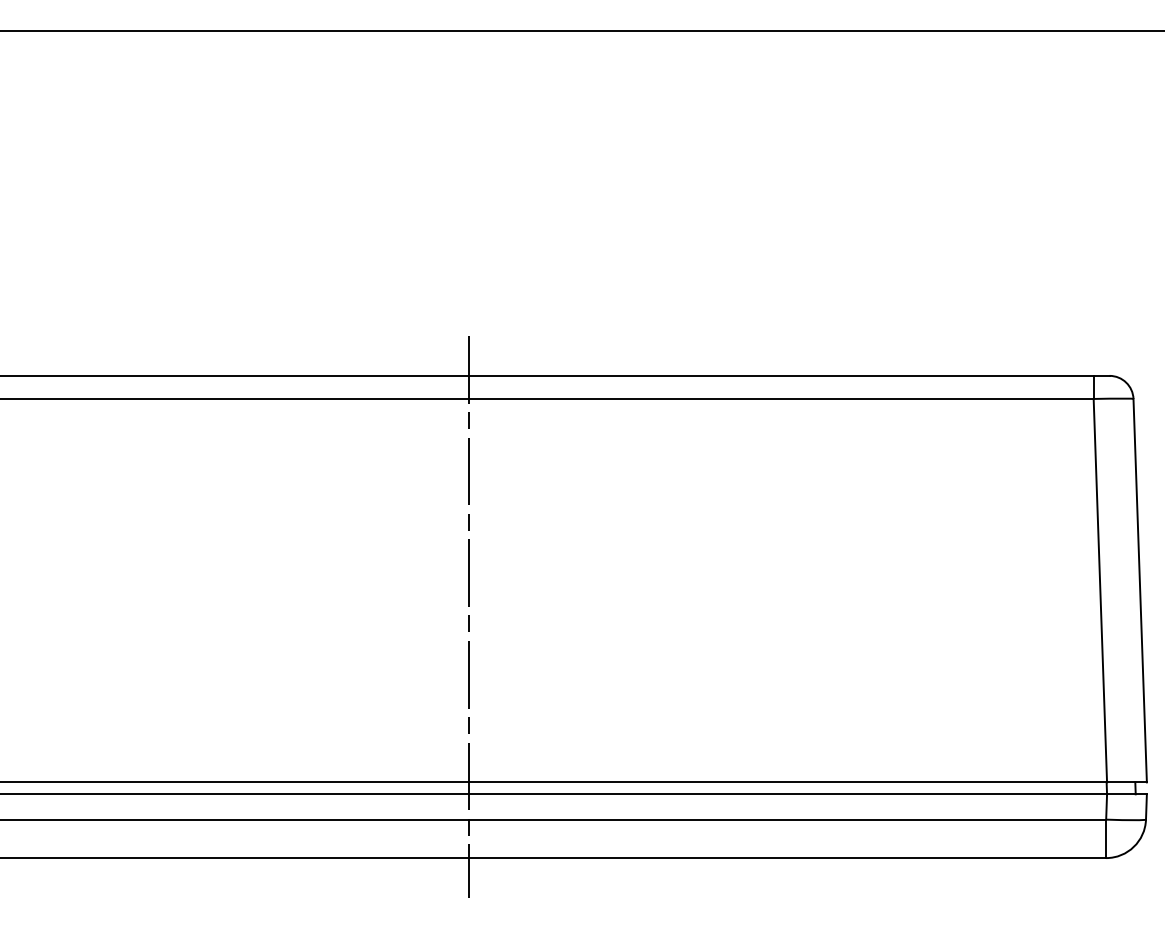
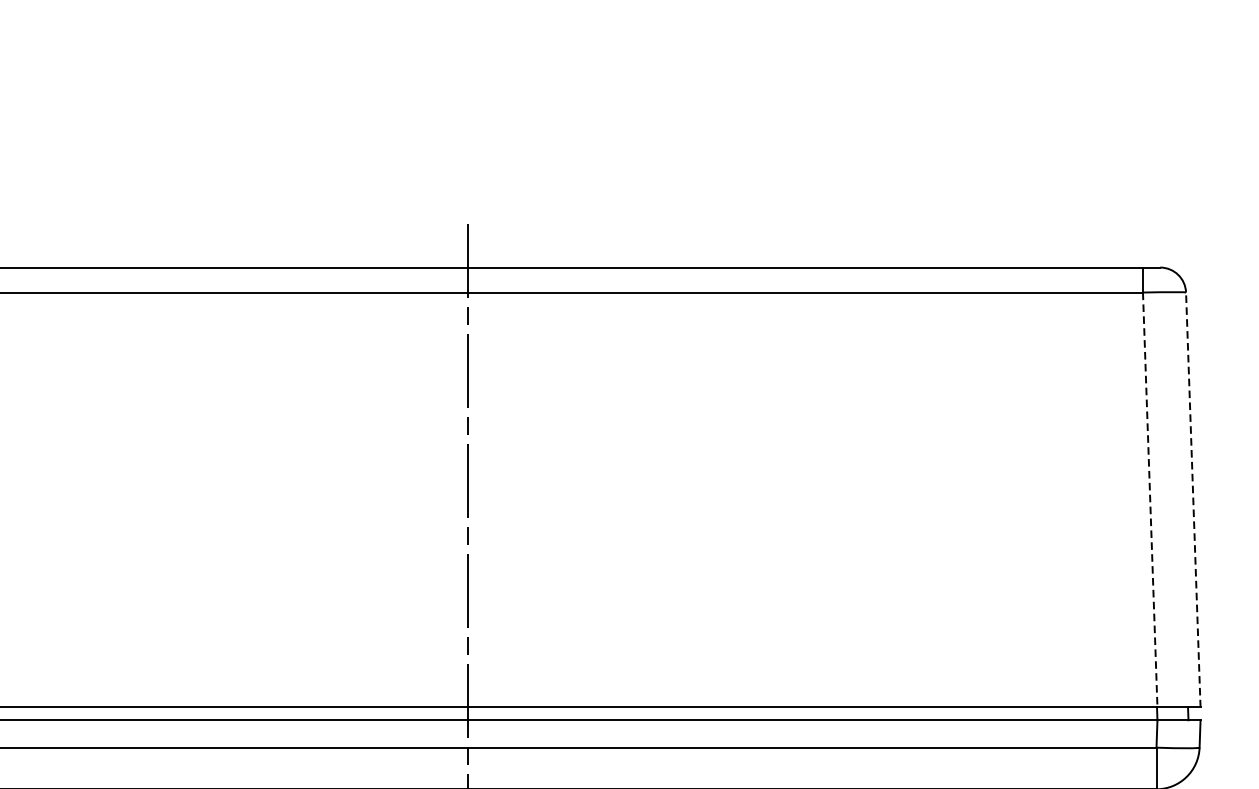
line: (1100, 590) -> (1150, 499), solid -> dashed
line: (1140, 590) -> (1193, 499), solid -> dashed

